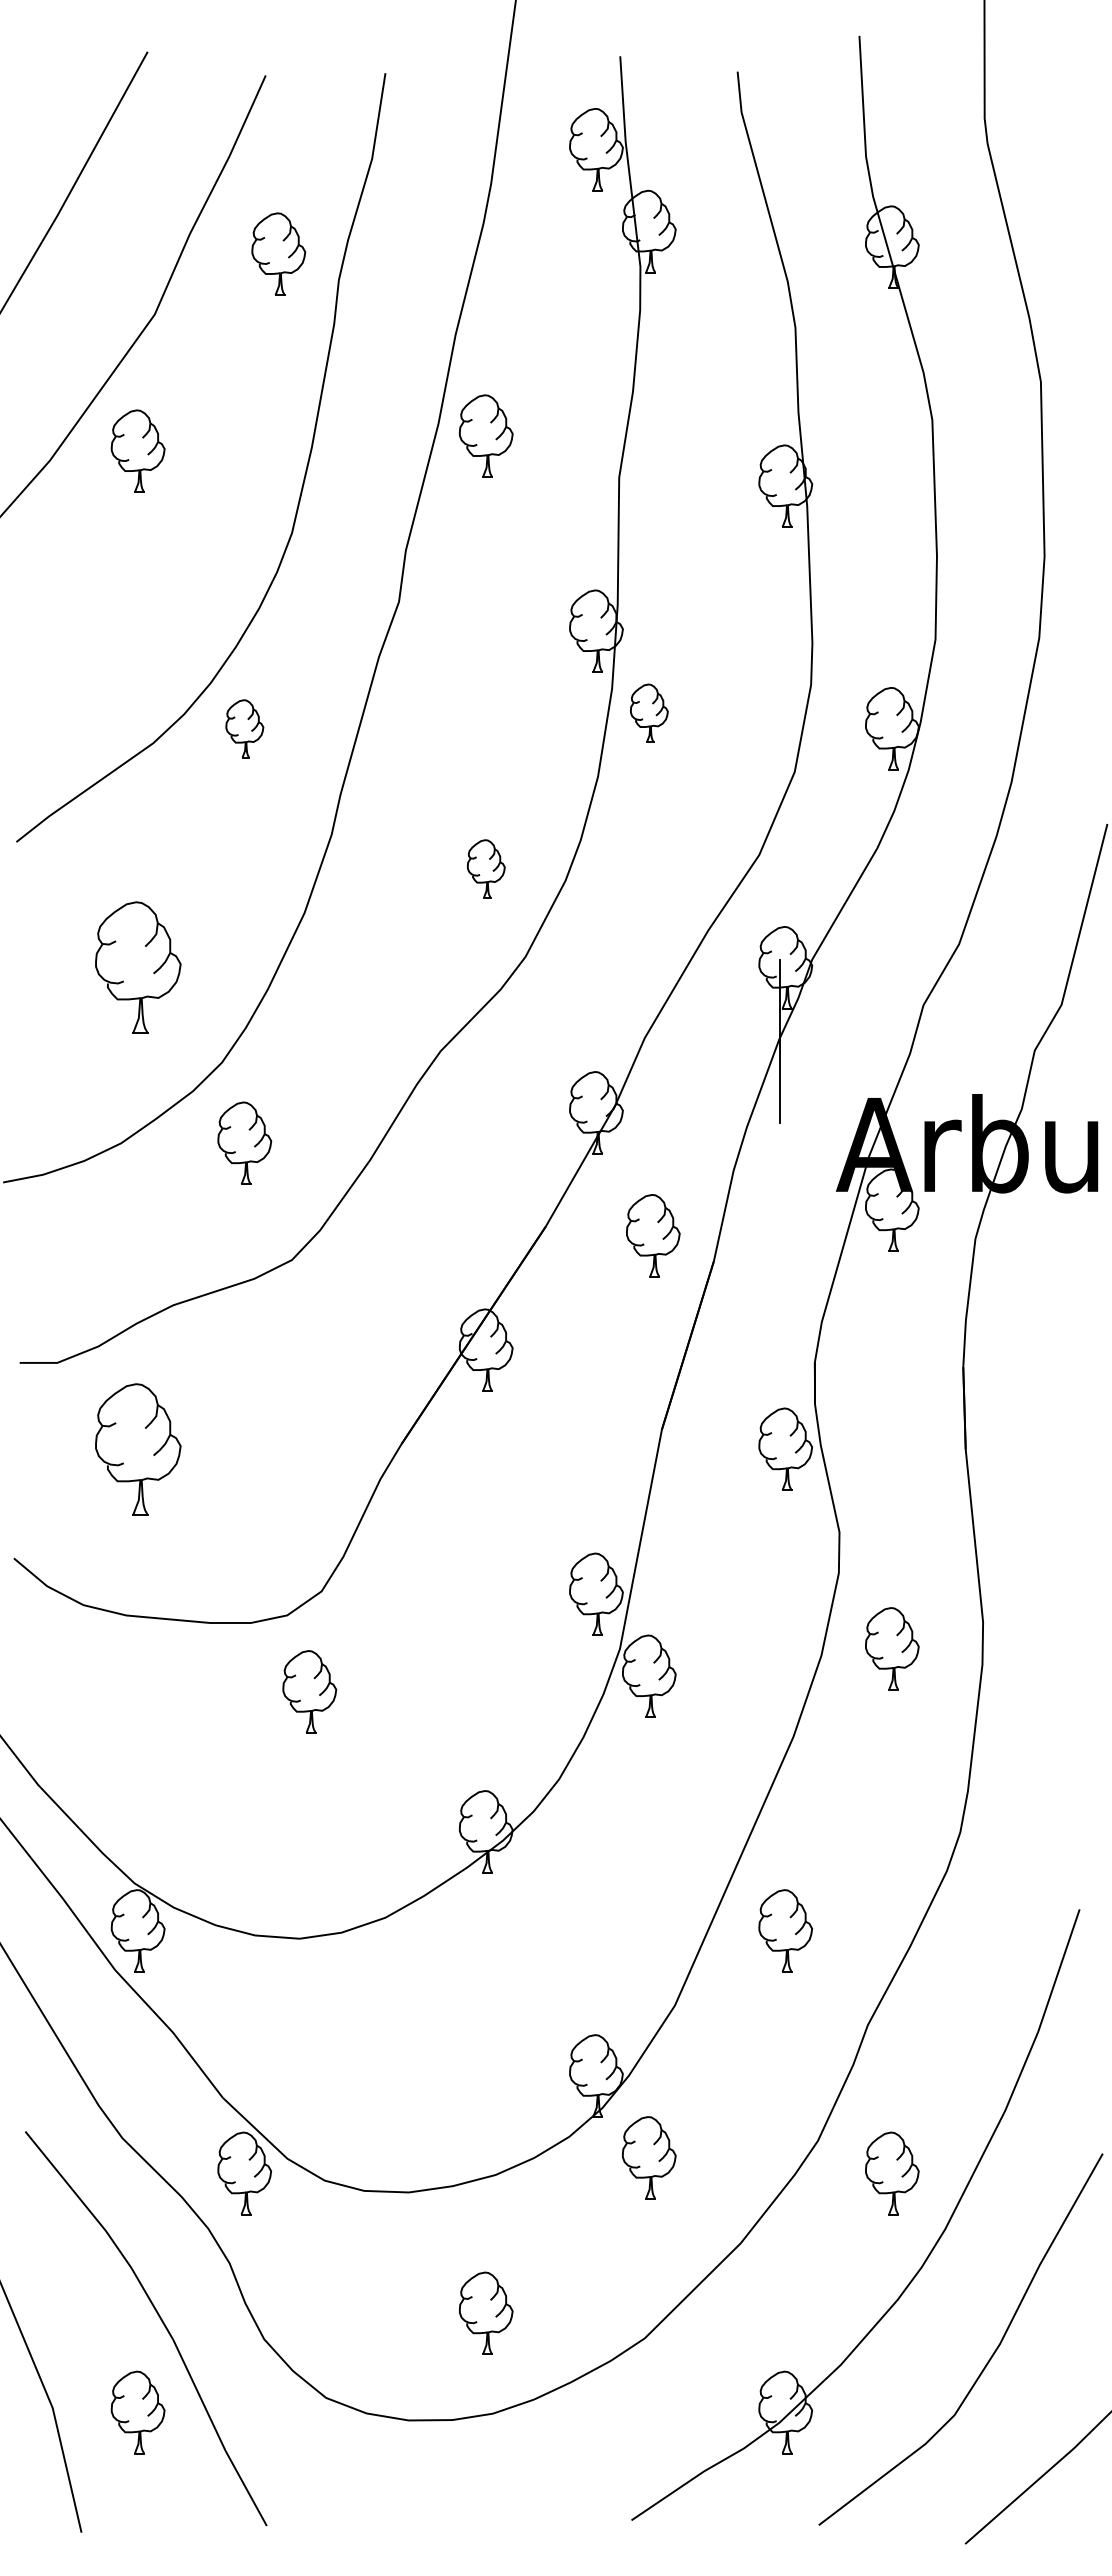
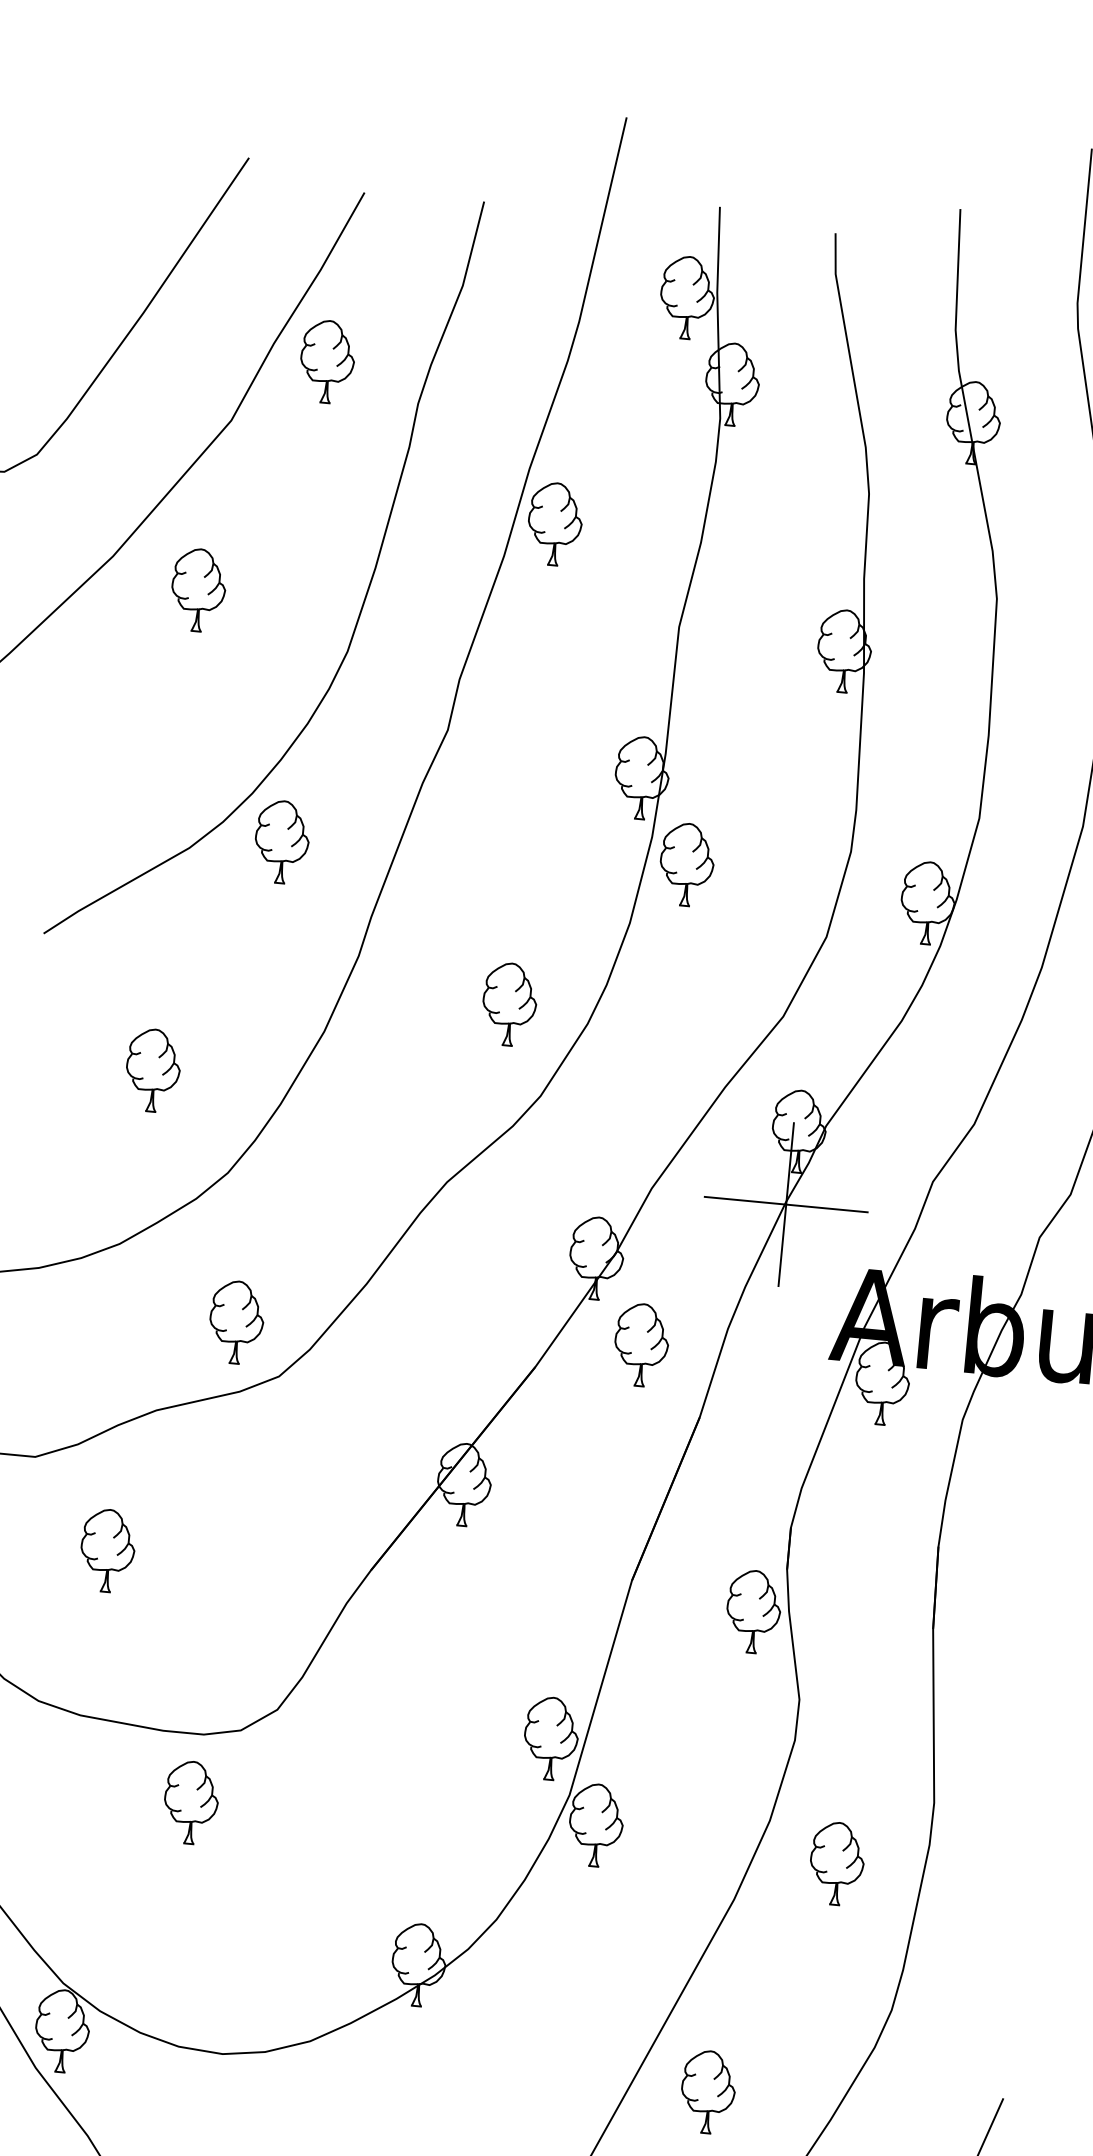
part: (278, 253) -> (327, 361), moved
part: (486, 435) -> (555, 523), moved
part: (137, 450) -> (198, 589), moved
part: (649, 712) -> (687, 864), size x1.43
part: (244, 728) -> (281, 841), size x1.43
part: (486, 868) -> (509, 1004), size x1.43
part: (137, 967) -> (152, 1070), size x0.62
line: (779, 1041) -> (785, 1204), added
part: (244, 1142) -> (236, 1321), moved
part: (653, 1235) -> (641, 1344), moved
part: (137, 1448) -> (107, 1549), size x0.62
part: (892, 1648) -> (837, 1863), moved
part: (309, 1691) -> (191, 1802), moved

